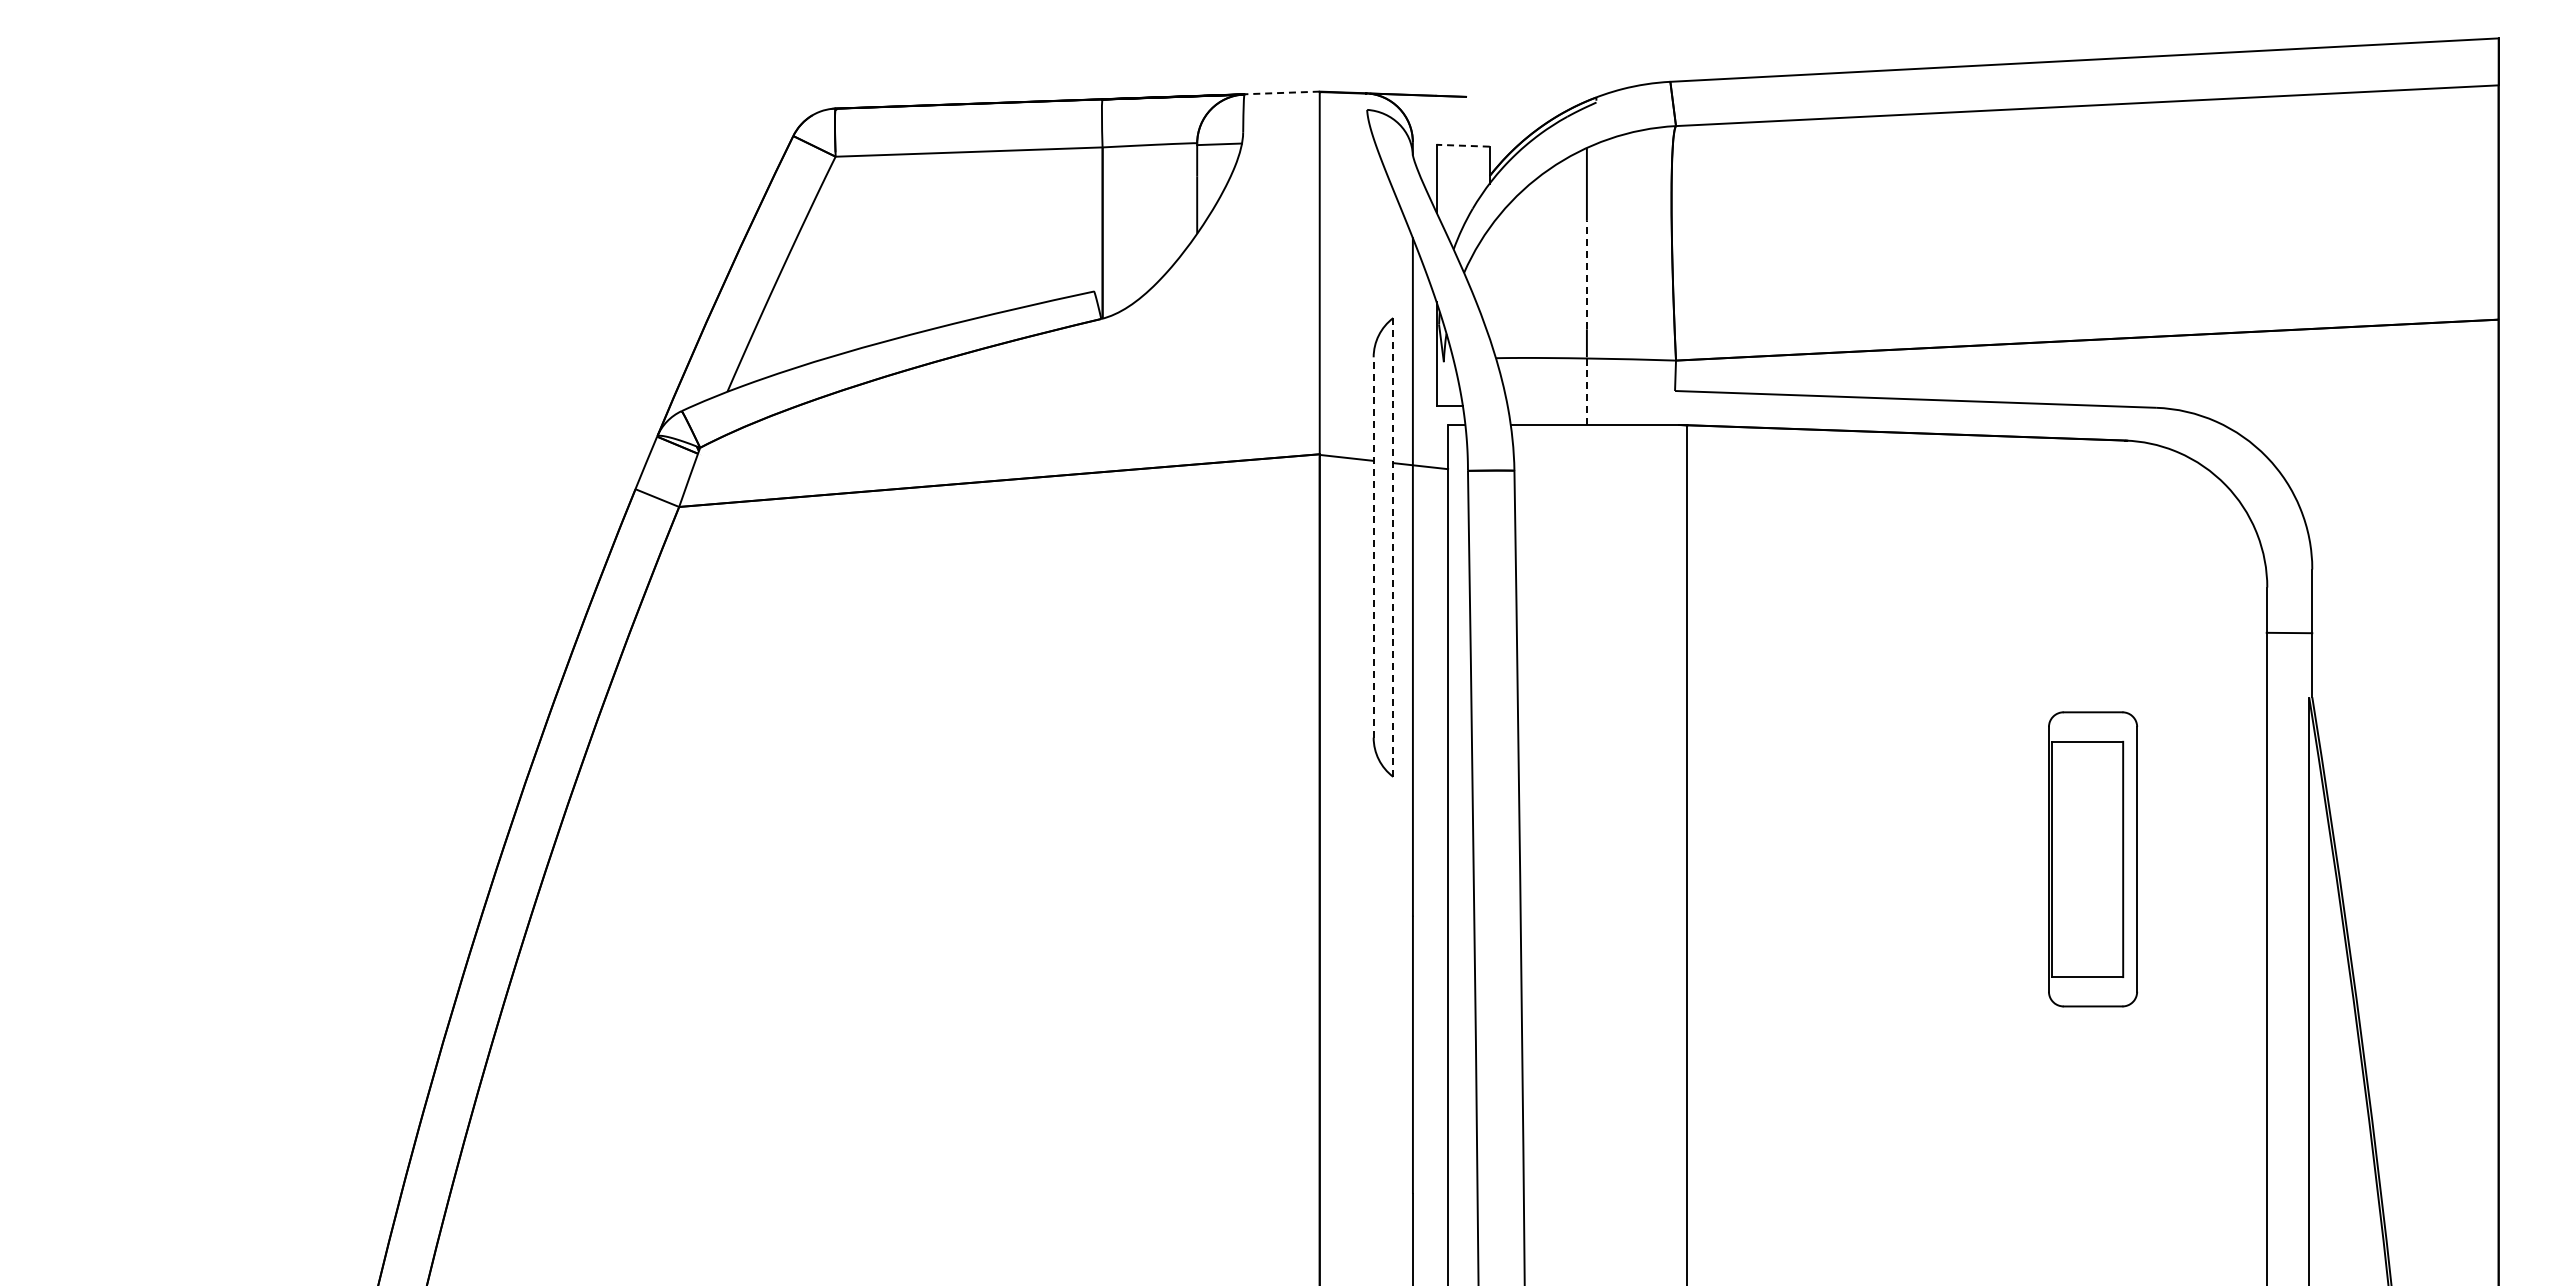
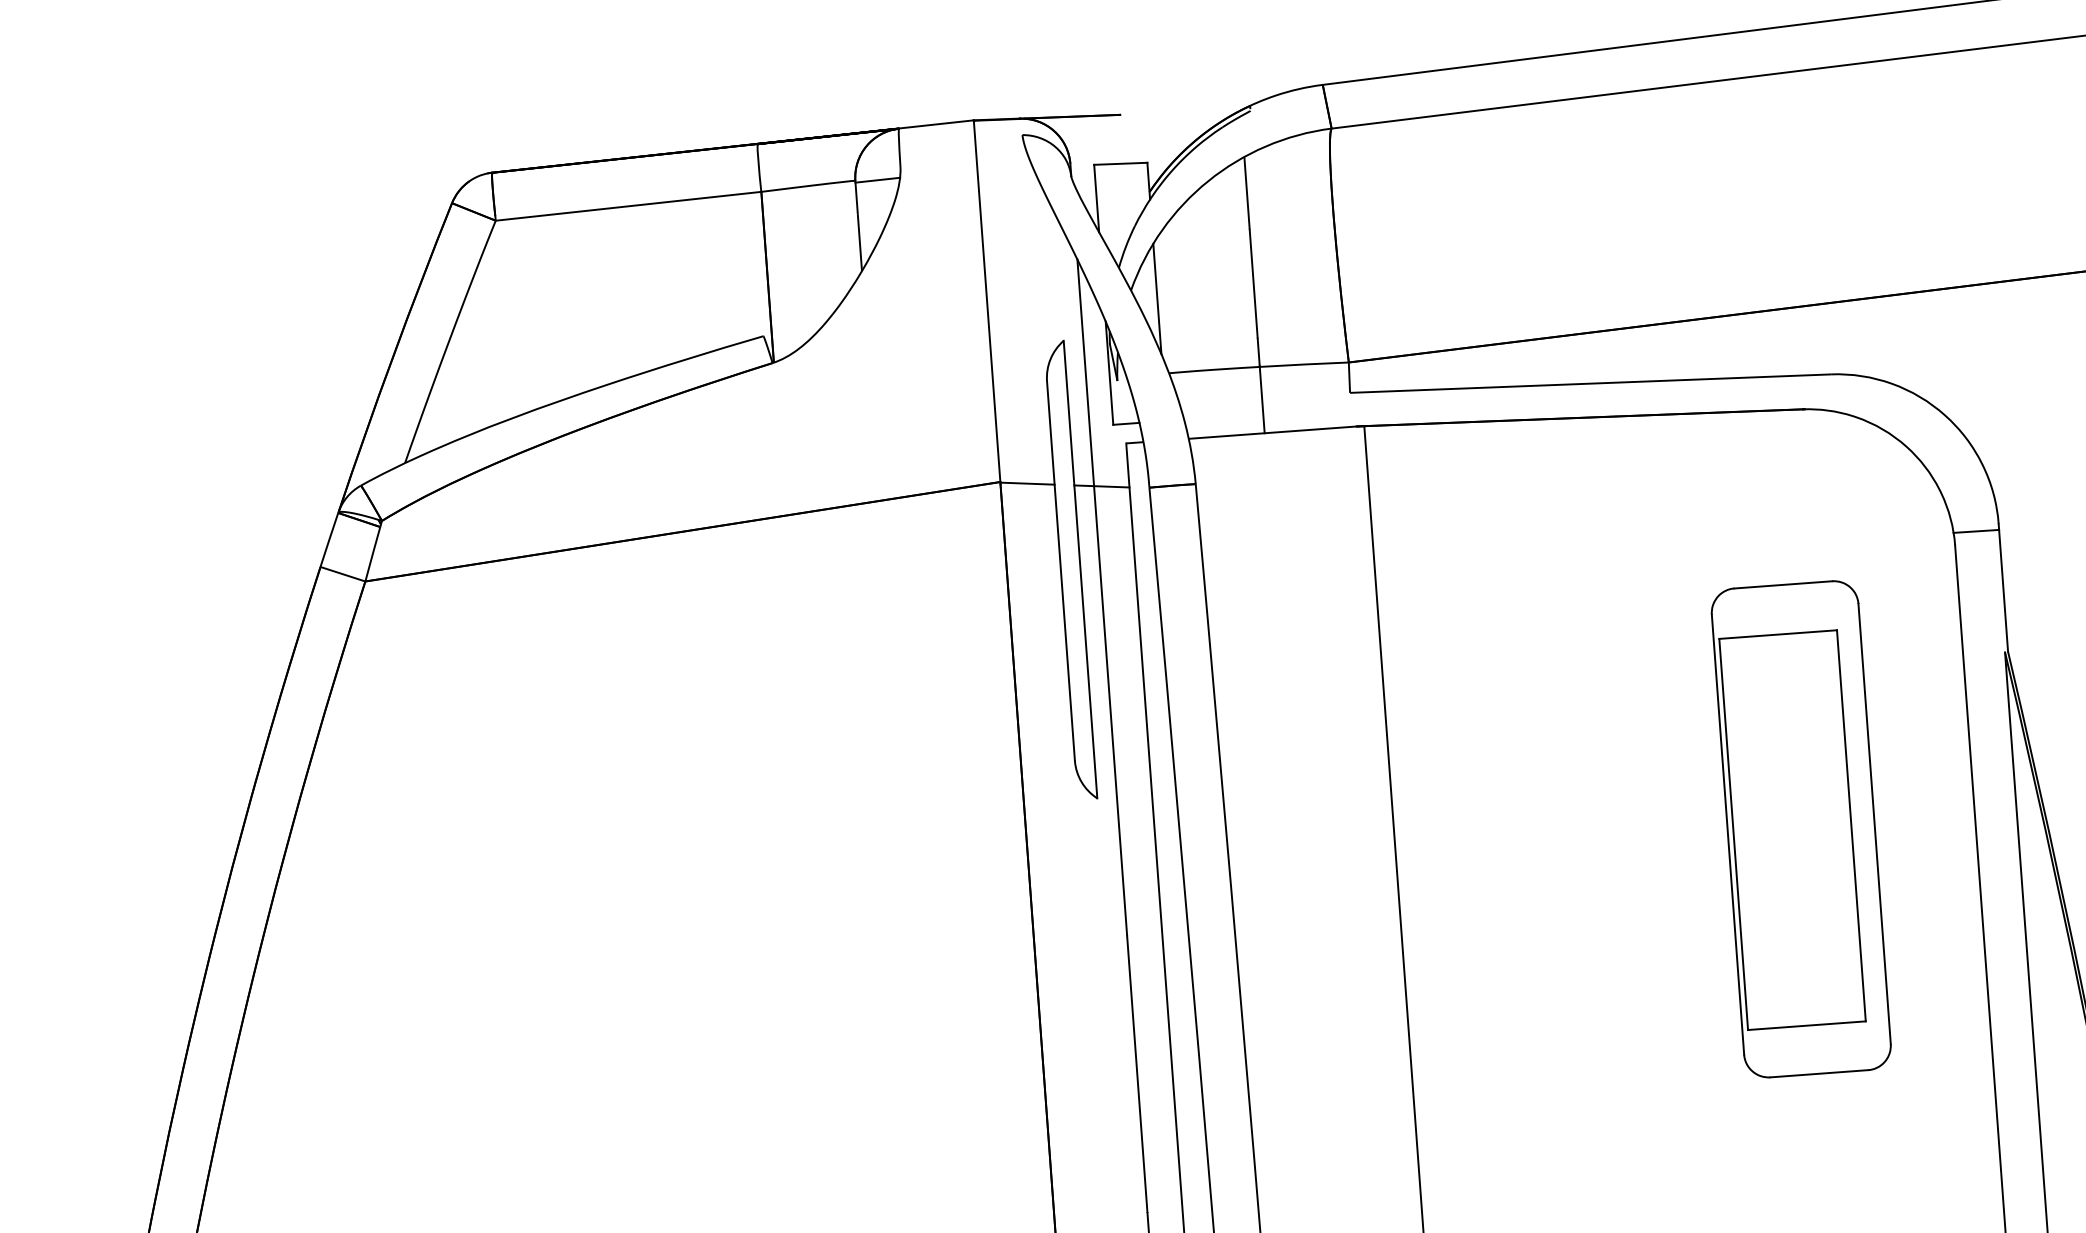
line: (1282, 92) -> (936, 123), dashed -> solid
line: (1463, 145) -> (1121, 163), dashed -> solid
line: (1586, 274) -> (1253, 283), dashed -> solid
line: (1489, 282) -> (1157, 298), added
line: (1586, 391) -> (1261, 399), dashed -> solid
line: (1373, 546) -> (1060, 570), dashed -> solid
line: (1393, 547) -> (1080, 569), dashed -> solid
line: (2289, 632) -> (1976, 530), moved
part: (2092, 859) -> (1800, 829), size x1.67

